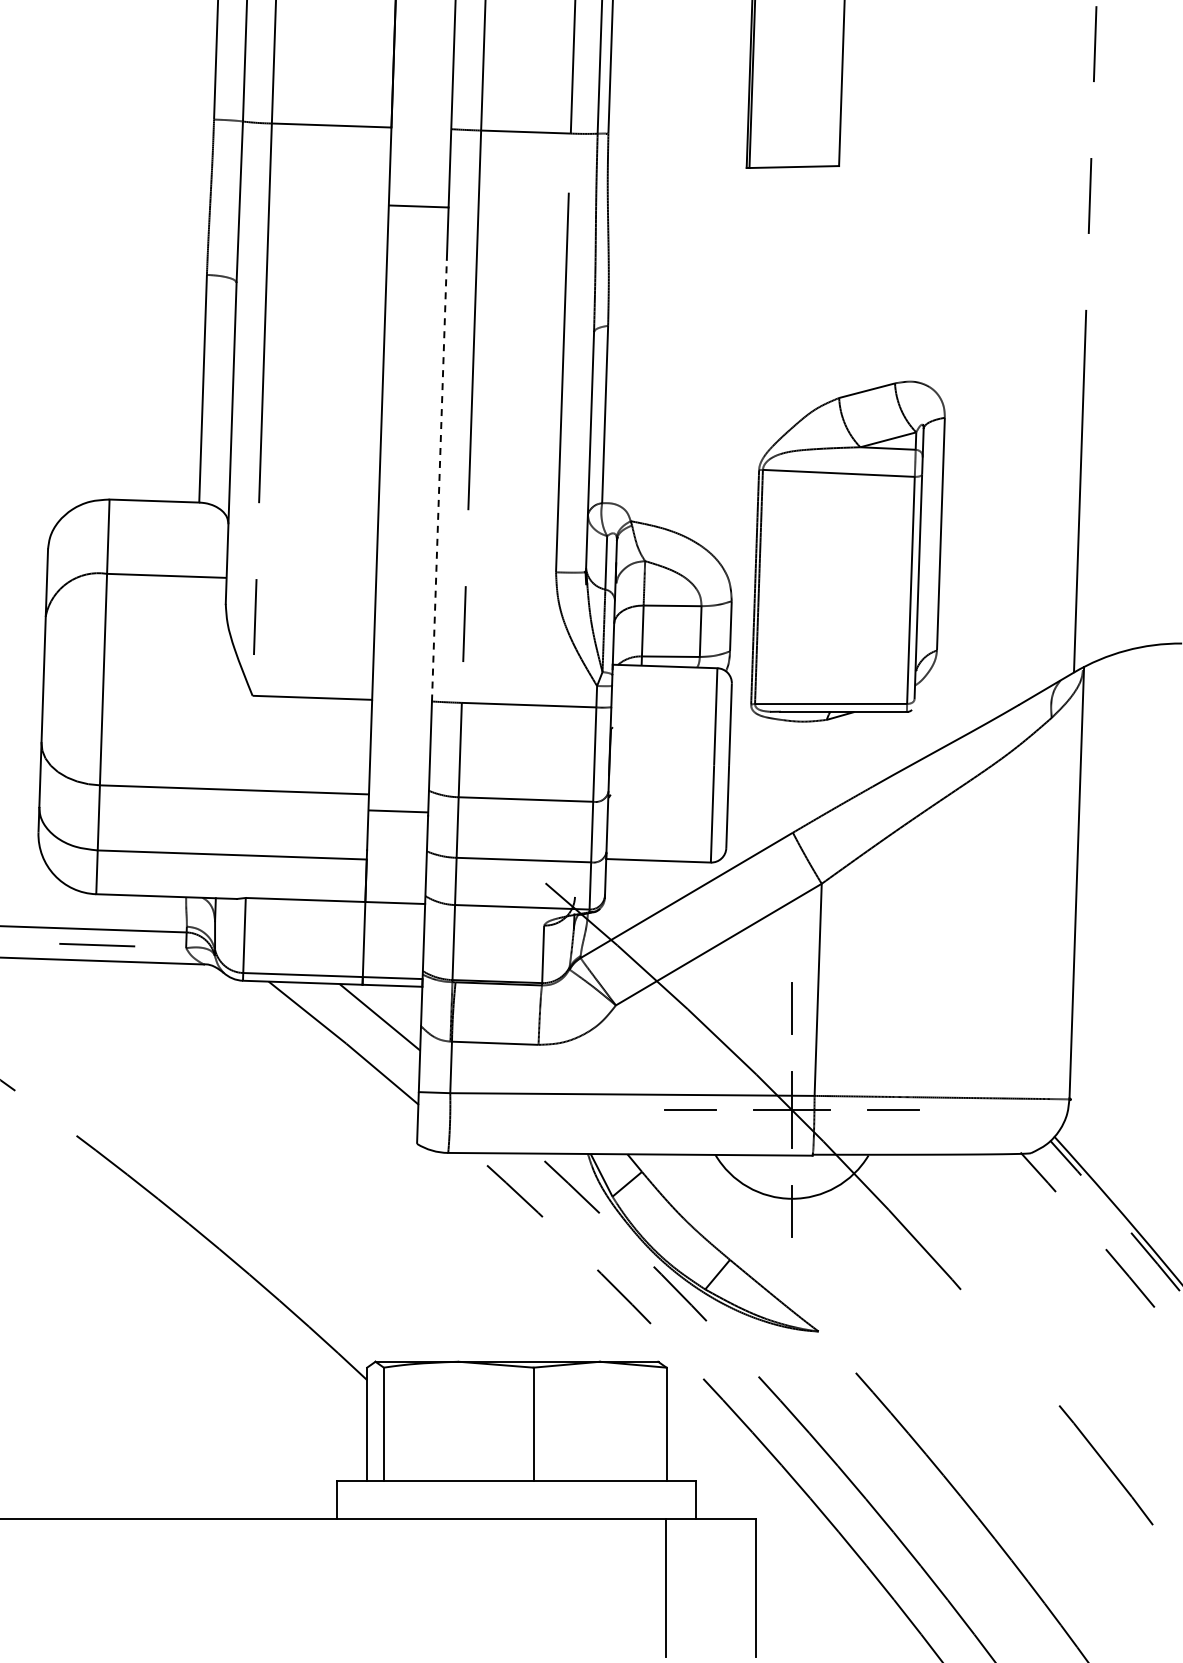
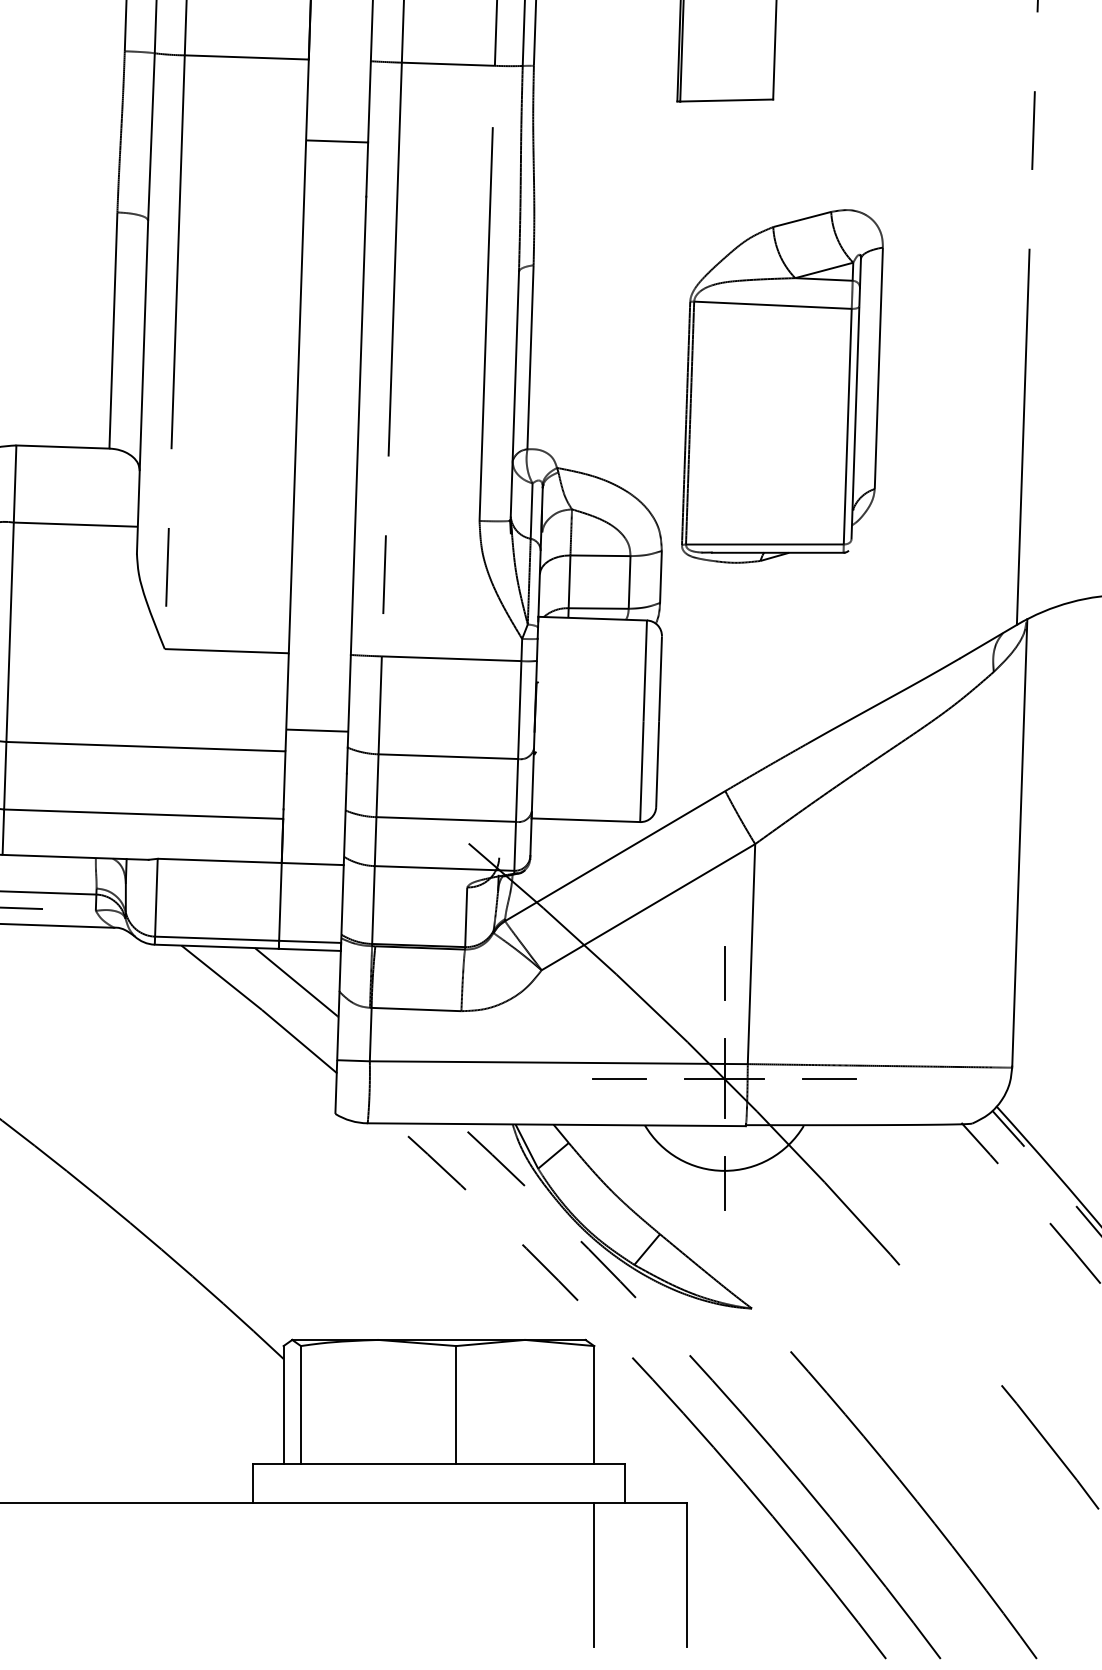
line: (439, 480) -> (358, 425), dashed -> solid
part: (847, 551) -> (781, 386), moved
line: (398, 811) -> (317, 730), moved

